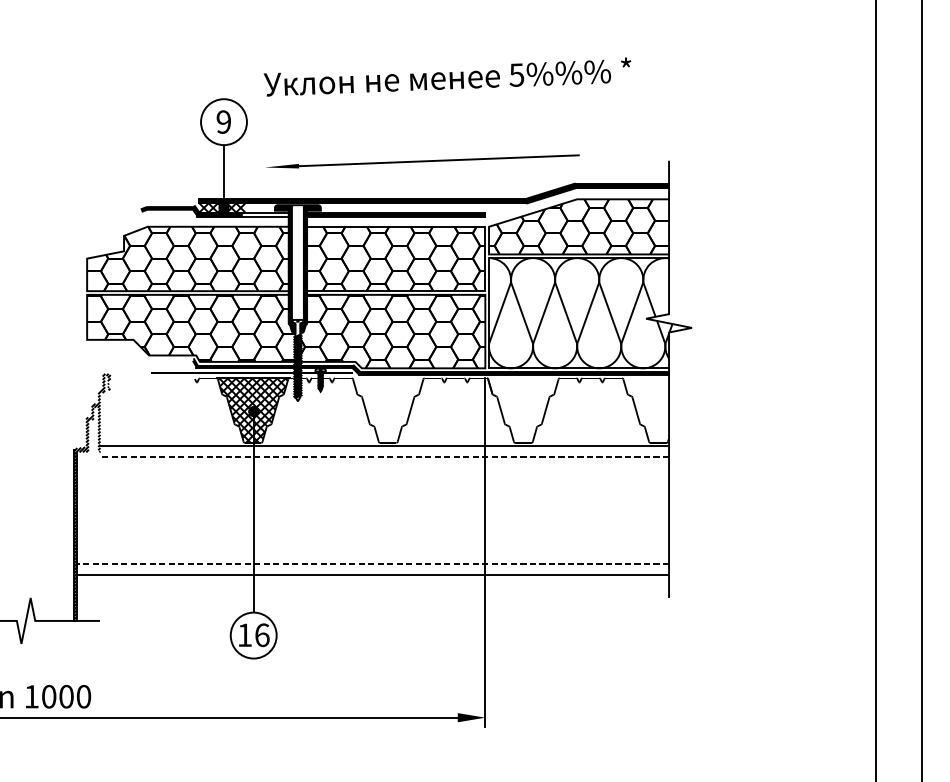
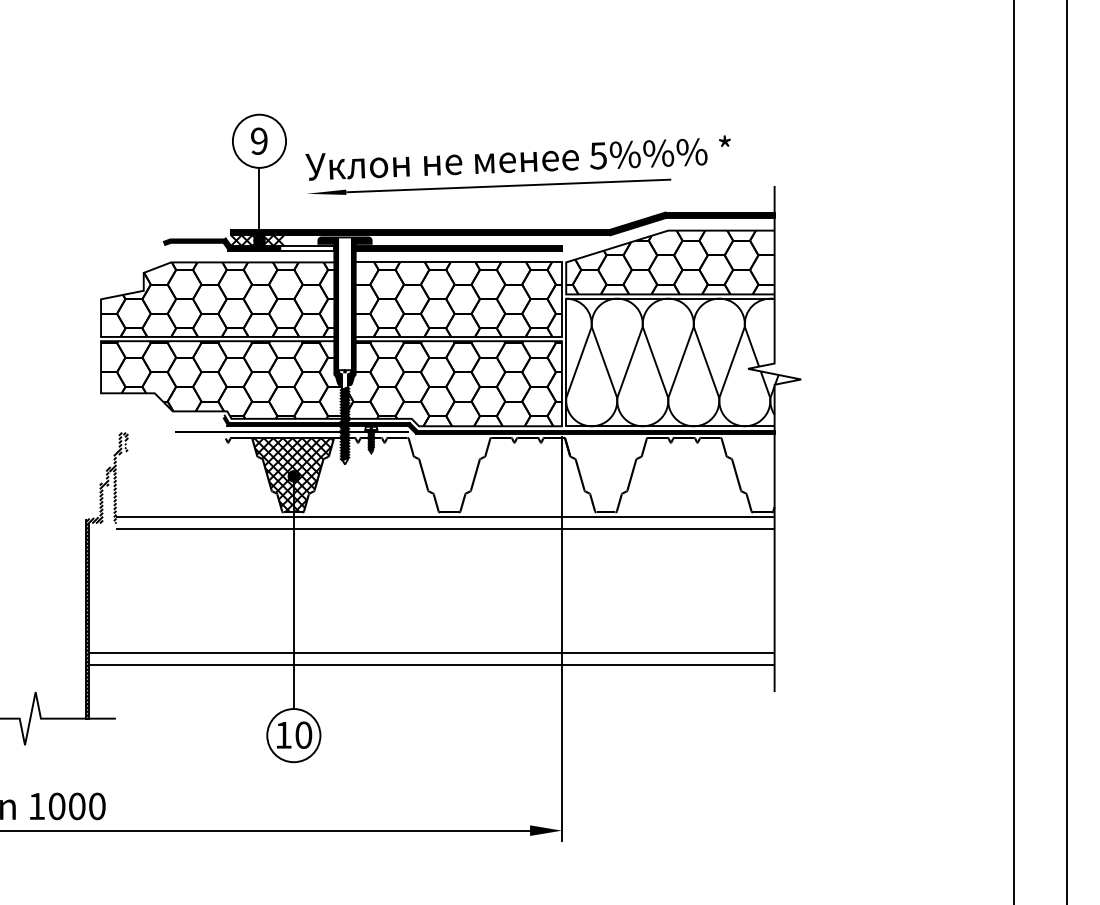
text: (446, 76) -> (517, 157), moved
line: (383, 457) -> (444, 529), dashed -> solid
line: (372, 563) -> (431, 652), dashed -> solid
text: (262, 634) -> (303, 734), 16 -> 10

